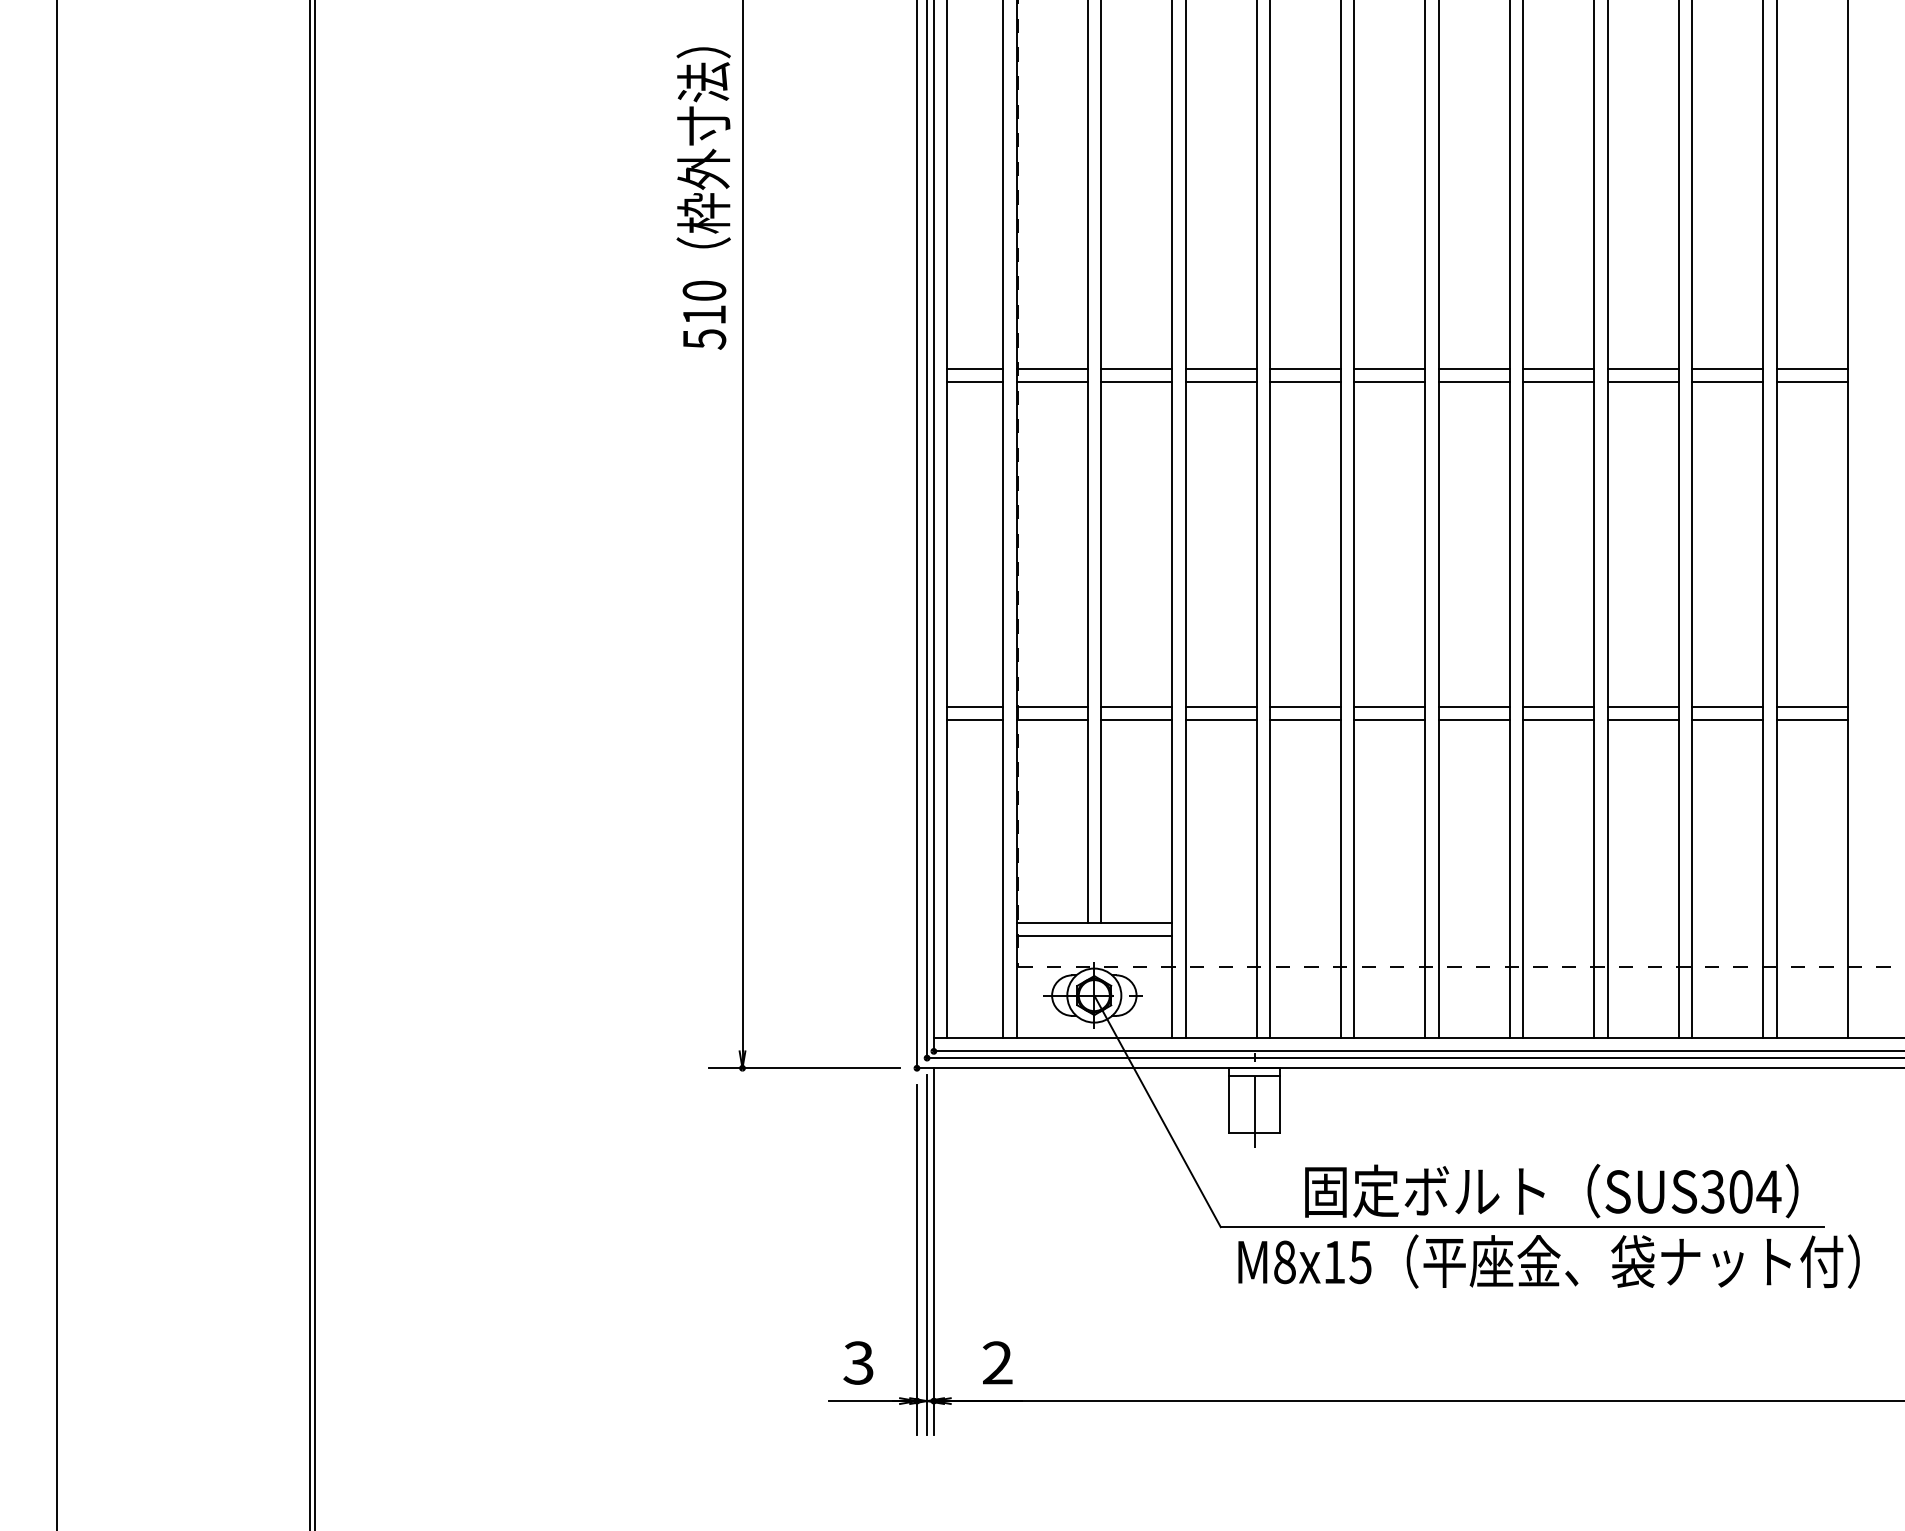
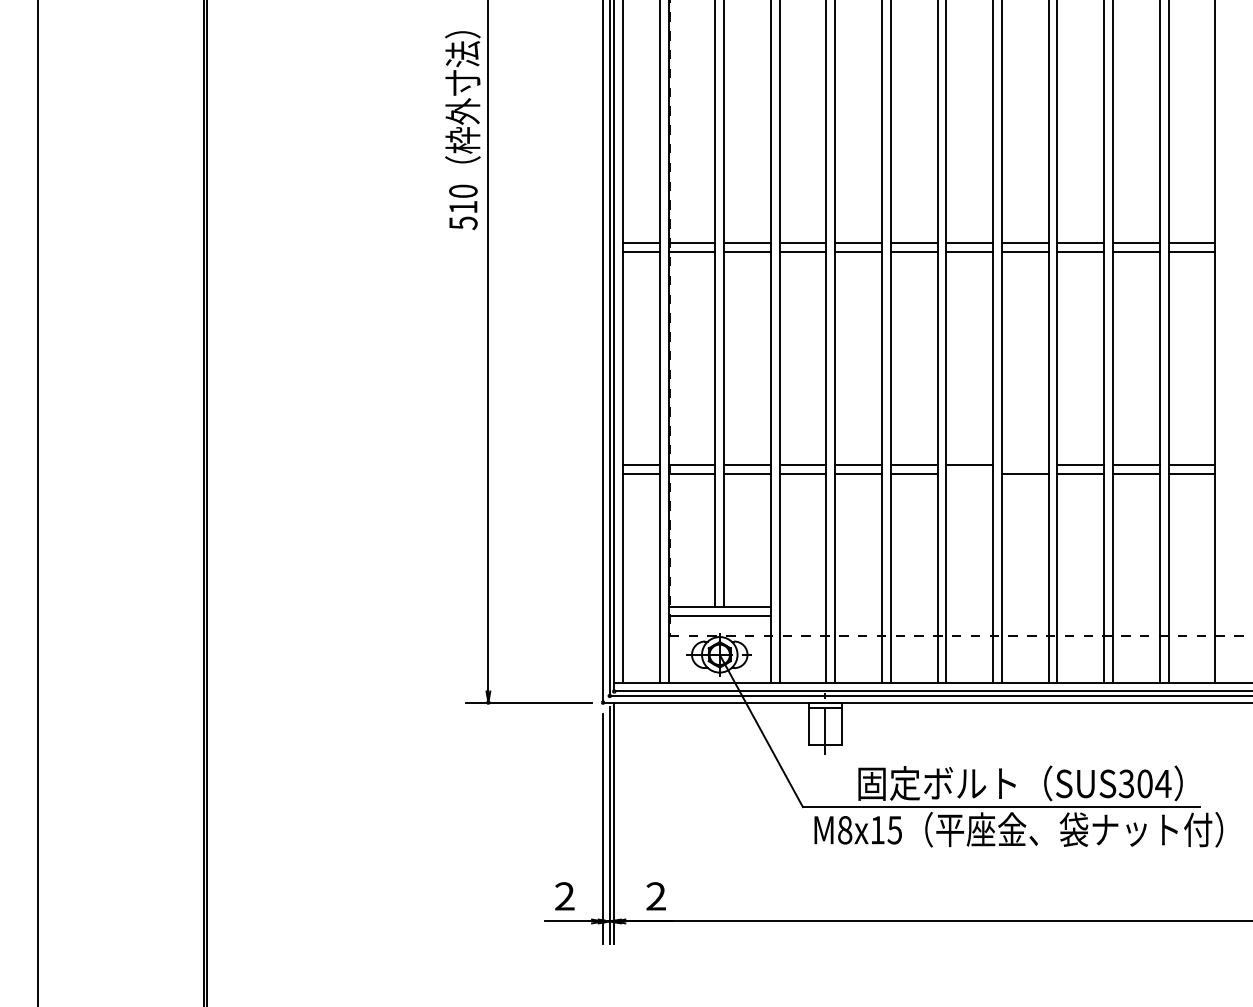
line: (1557, 706) -> (1024, 464), removed
line: (1474, 719) -> (969, 473), removed
text: (858, 1363) -> (564, 896), 3 -> 2

